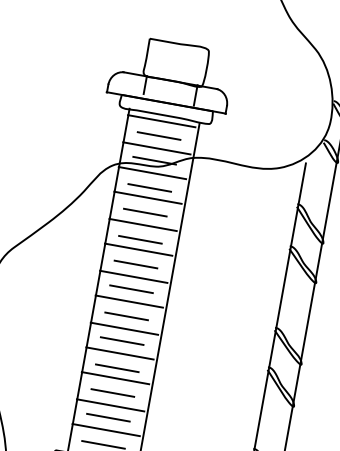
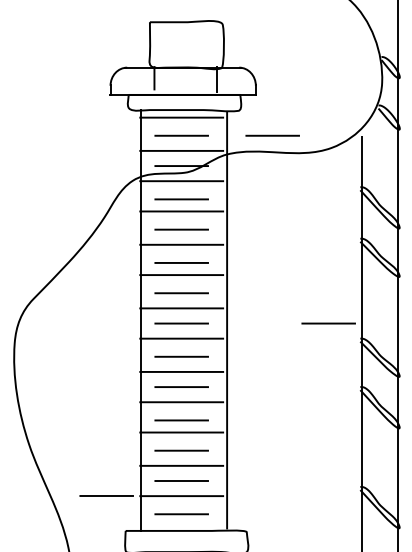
line: (233, 149) -> (272, 135), added
line: (251, 310) -> (328, 323), added
line: (44, 418) -> (106, 495), added

